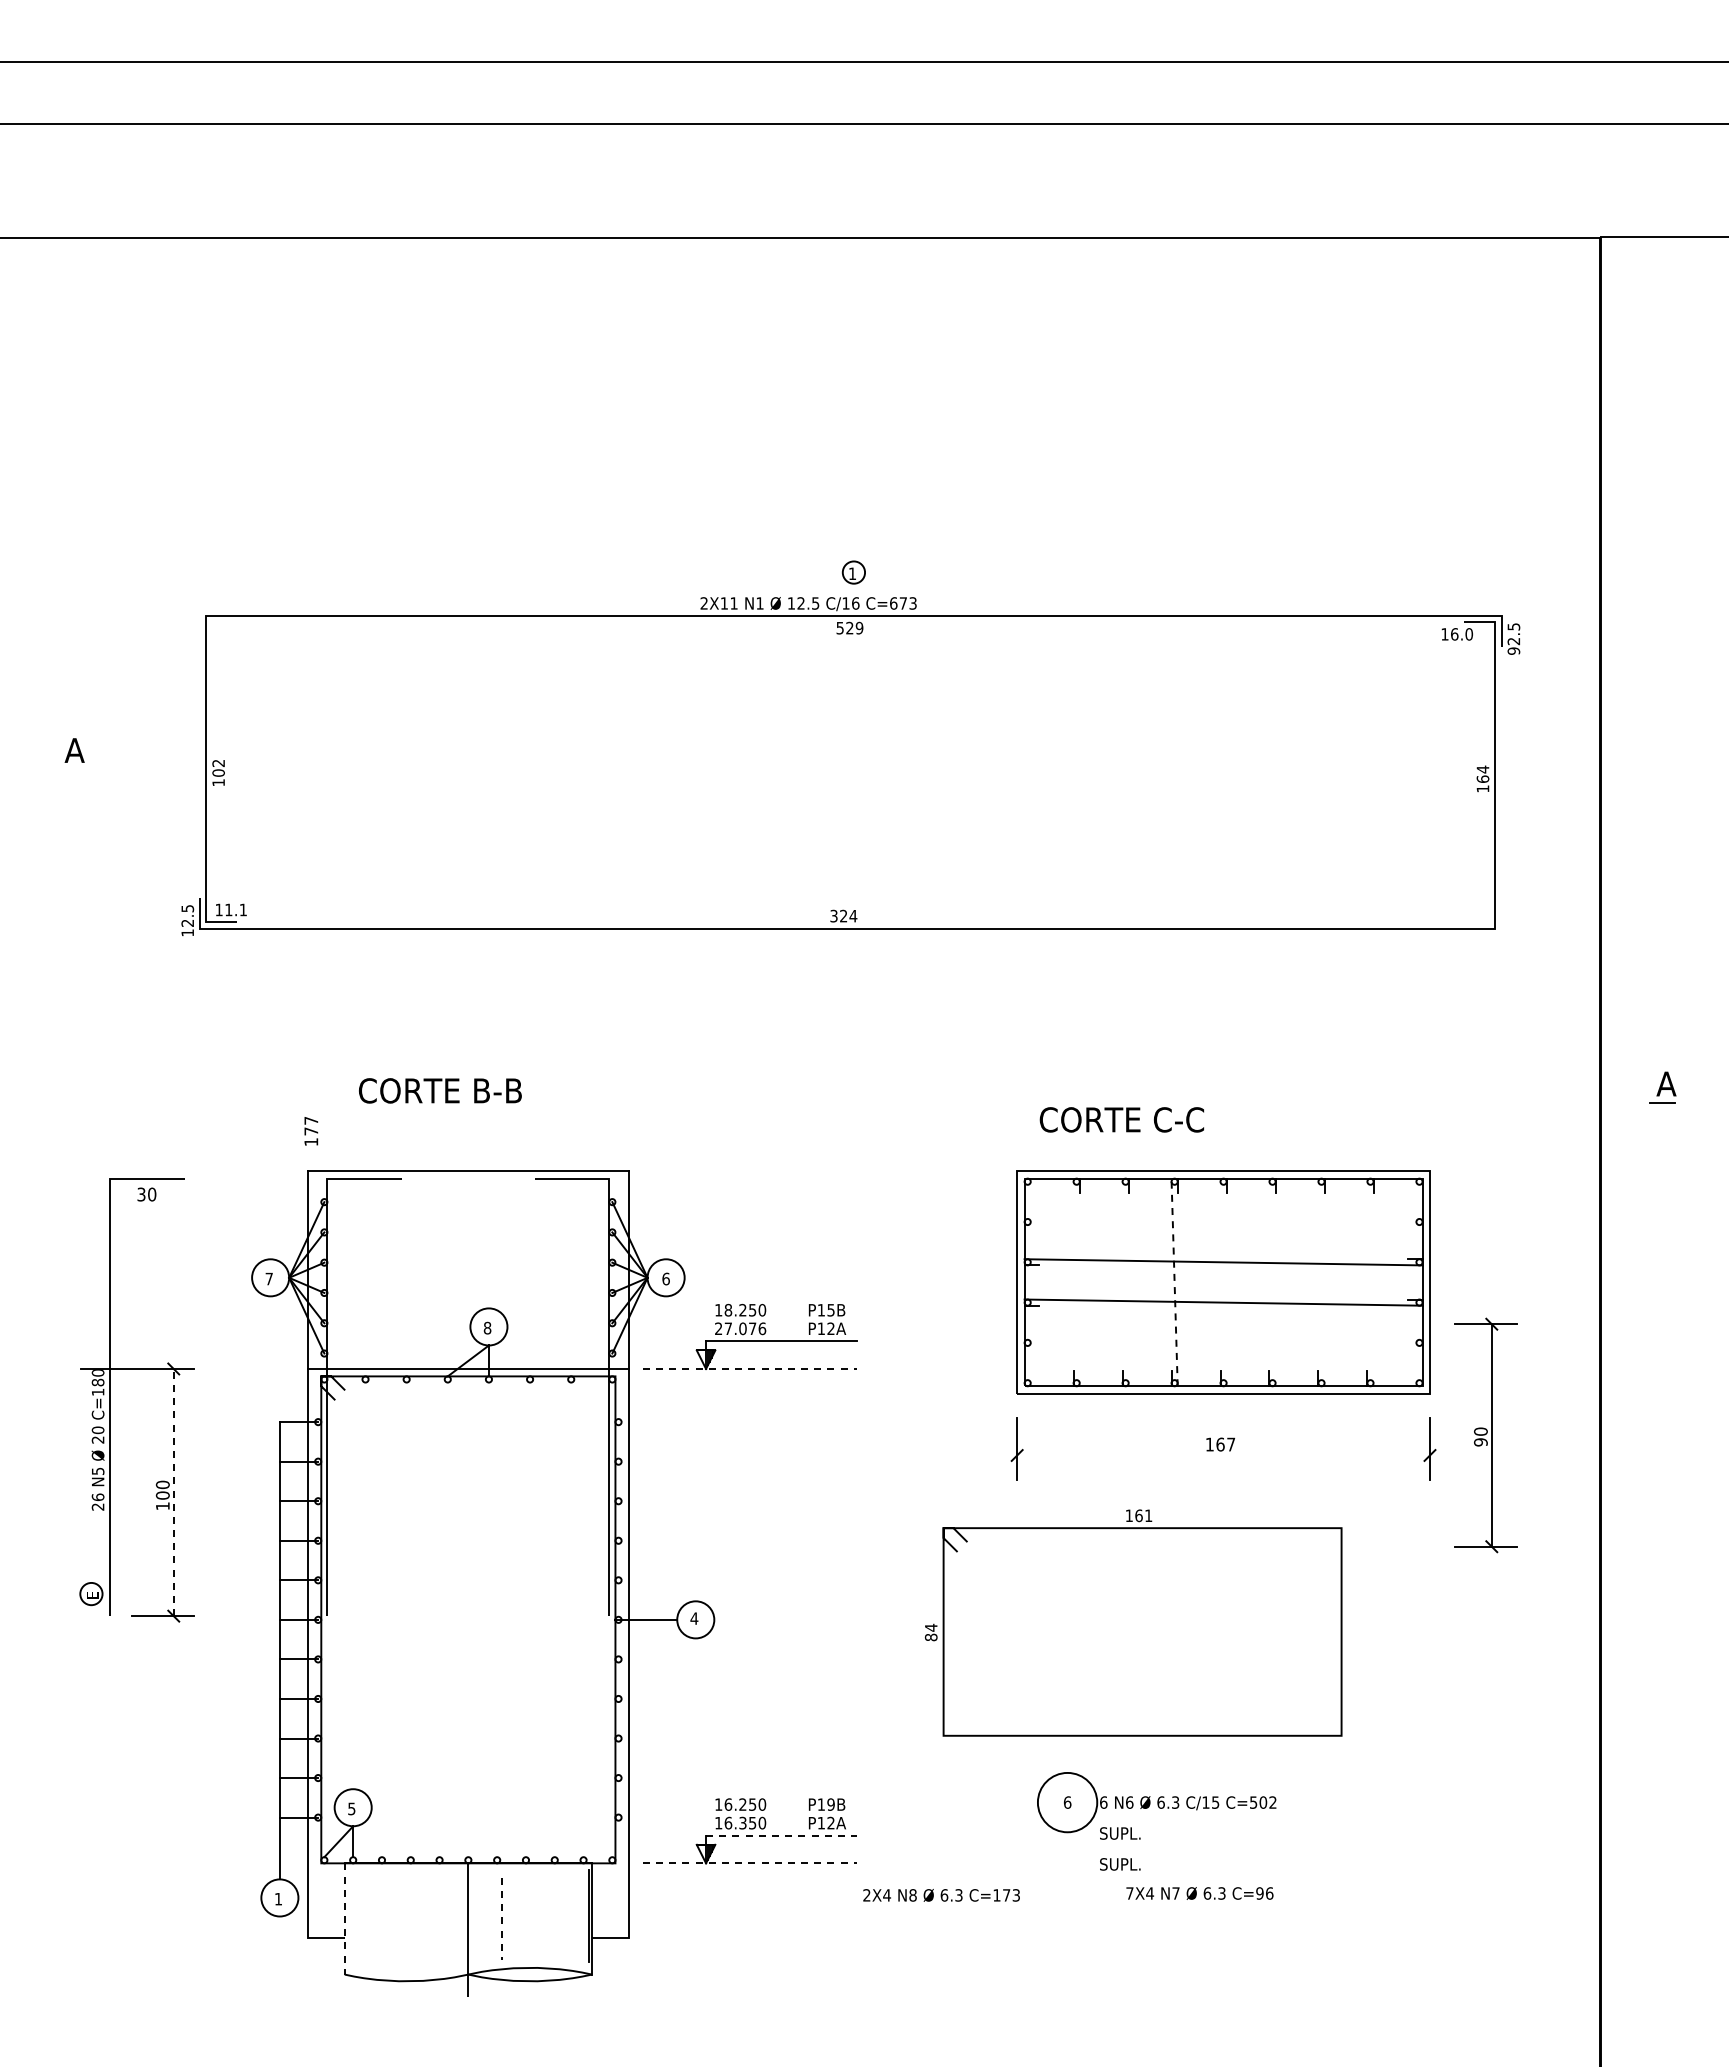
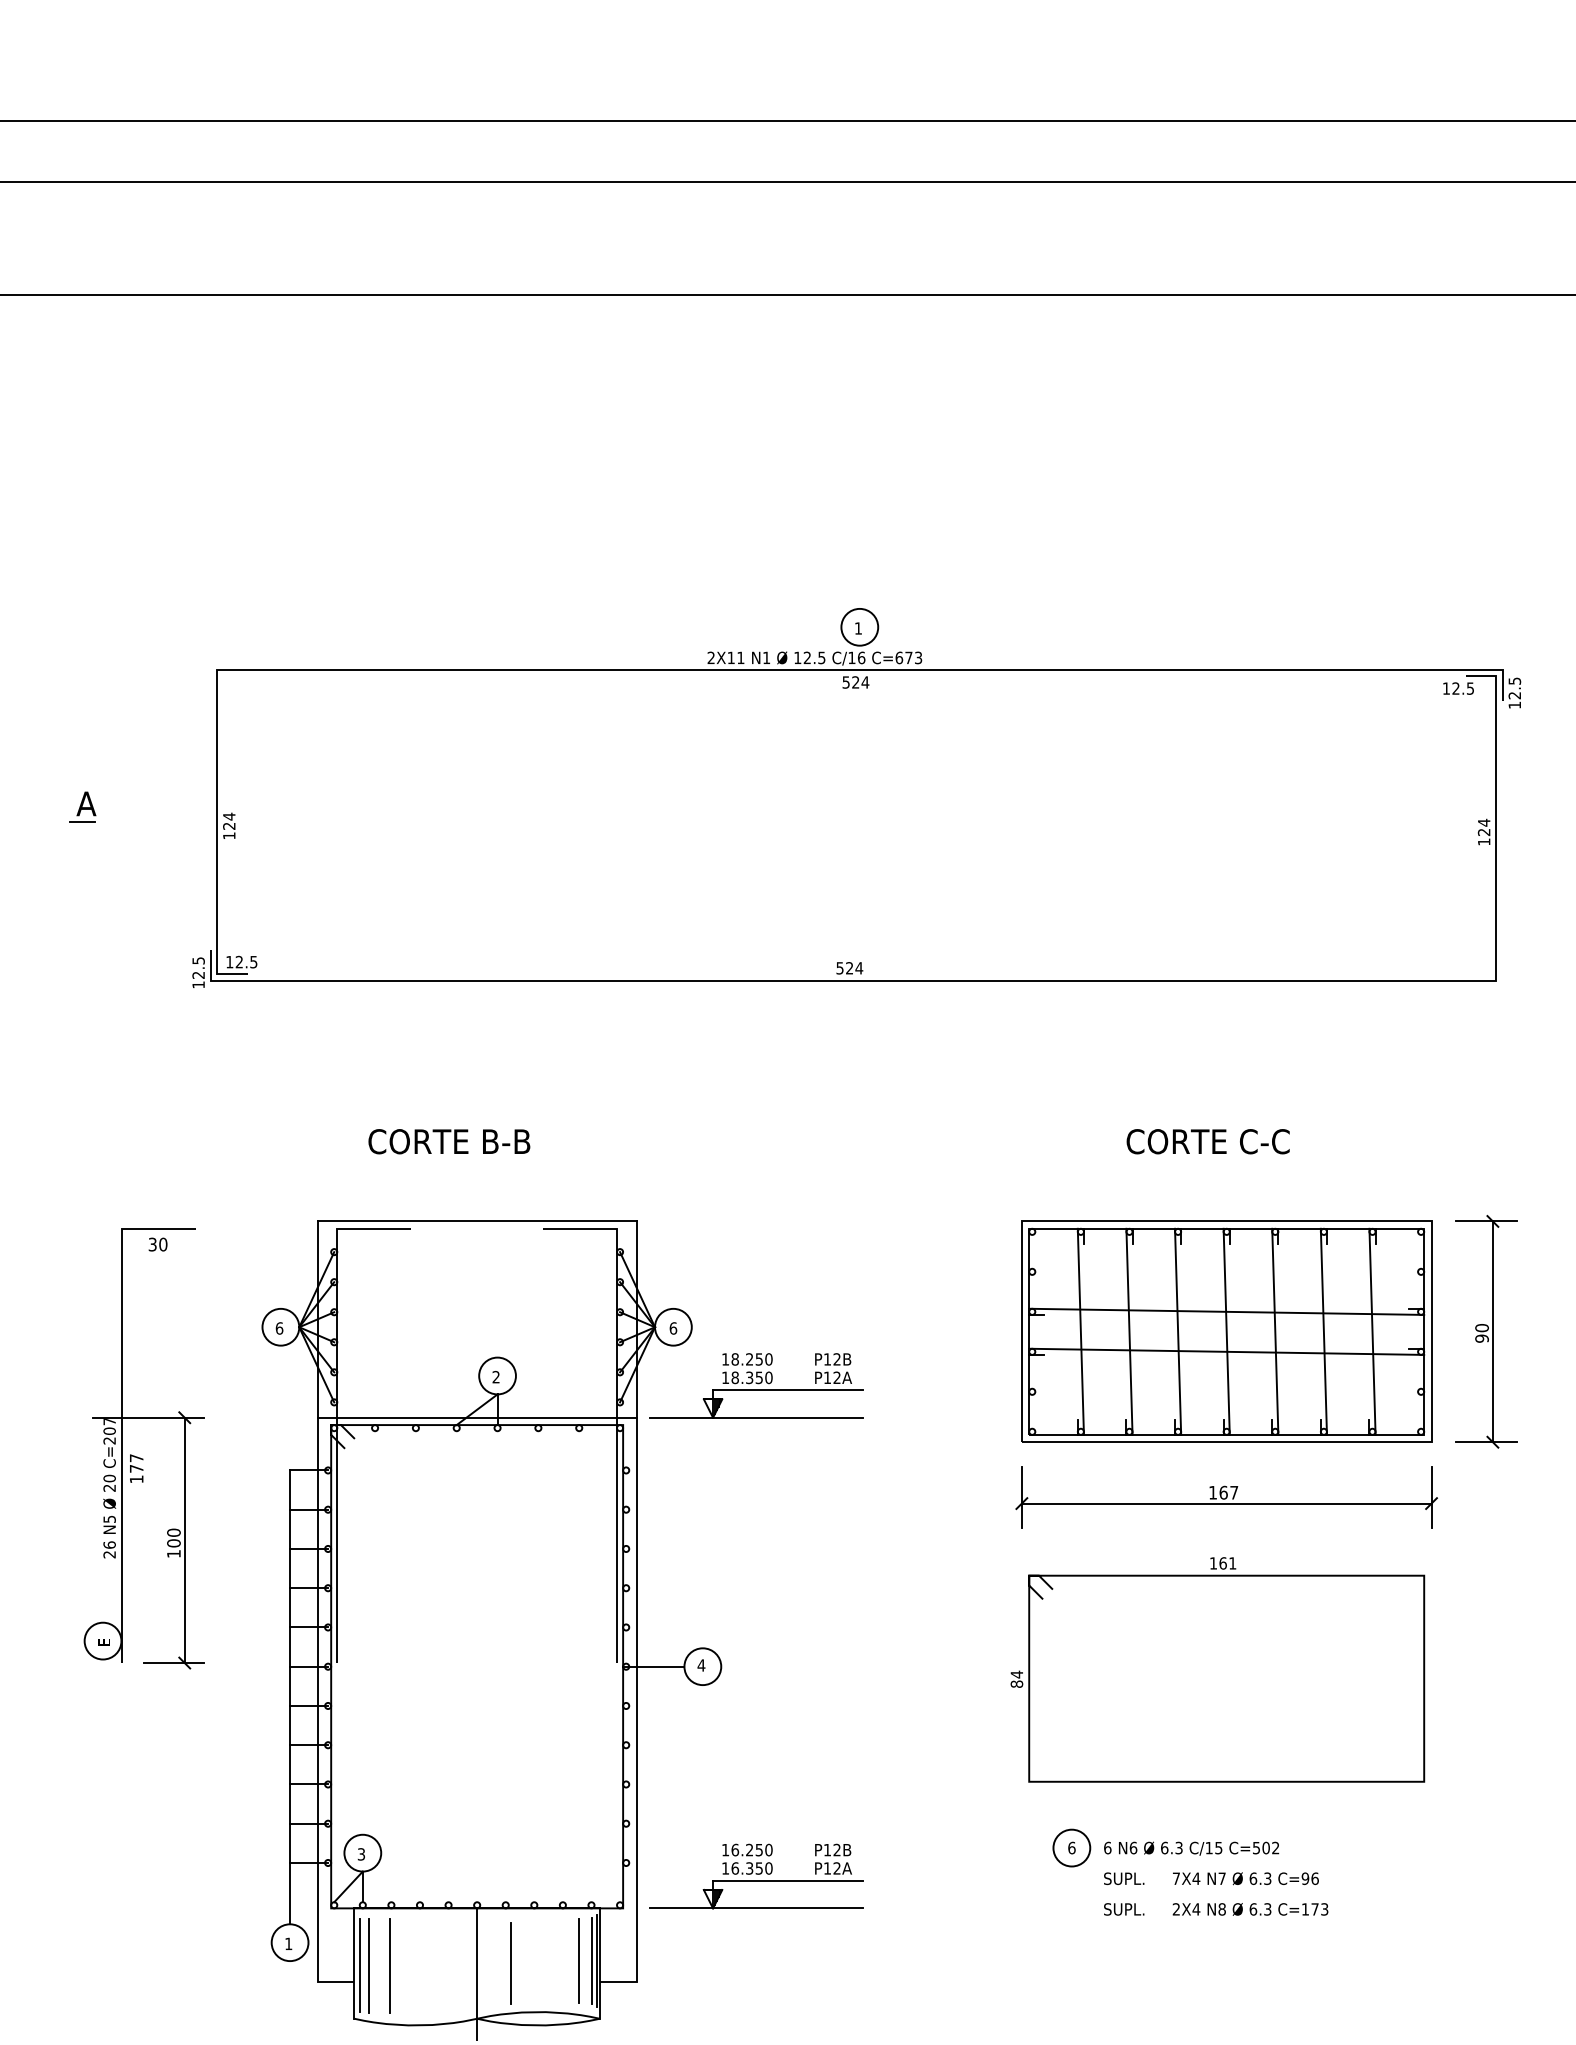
circle: (853, 572) -> (859, 627), size x1.67
text: (859, 627) -> (865, 681), 529 -> 524
text: (1462, 634) -> (1463, 688), 16.0 -> 12.5
text: (1513, 650) -> (1514, 704), 92.5 -> 12.5
text: (218, 767) -> (229, 820), 102 -> 124
line: (70, 769) -> (82, 822), added
text: (1482, 778) -> (1483, 831), 164 -> 124
text: (235, 909) -> (246, 961), 11.1 -> 12.5
text: (833, 915) -> (839, 967), 324 -> 524
text: (1121, 1119) -> (1207, 1141), moved
text: (311, 1131) -> (136, 1468), moved
text: (269, 1278) -> (279, 1327), 7 -> 6
line: (1076, 1282) -> (1080, 1331), added
line: (1125, 1282) -> (1129, 1331), added
line: (1174, 1282) -> (1177, 1331), dashed -> solid
line: (1223, 1282) -> (1226, 1331), added
line: (1272, 1282) -> (1275, 1331), added
line: (1321, 1282) -> (1323, 1331), added
line: (1370, 1282) -> (1372, 1331), added
text: (830, 1309) -> (836, 1358), P15B -> P12B
text: (487, 1328) -> (496, 1377), 8 -> 2
text: (740, 1328) -> (747, 1377), 27.076 -> 18.350
line: (749, 1368) -> (756, 1417), dashed -> solid
text: (97, 1382) -> (109, 1431), C=180 -> C=207
part: (1485, 1435) -> (1486, 1331), moved
line: (1223, 1455) -> (1226, 1503), added
line: (173, 1492) -> (184, 1540), dashed -> solid
circle: (90, 1593) -> (102, 1640), size x1.67
part: (1133, 1622) -> (1217, 1669), moved
circle: (1067, 1802) -> (1071, 1847), size x0.62
text: (830, 1804) -> (836, 1849), P19B -> P12B
text: (351, 1808) -> (361, 1853), 5 -> 3
line: (781, 1835) -> (787, 1880), dashed -> solid
line: (749, 1863) -> (756, 1908), dashed -> solid
text: (1199, 1893) -> (1245, 1878), moved
text: (941, 1895) -> (1250, 1909), moved
line: (570, 1916) -> (578, 1961), added
line: (584, 1916) -> (592, 1961), added
line: (344, 1918) -> (354, 1963), dashed -> solid
line: (502, 1918) -> (511, 1963), dashed -> solid
line: (350, 1920) -> (360, 1965), added
line: (358, 1920) -> (368, 1965), added
line: (380, 1920) -> (389, 1965), added

